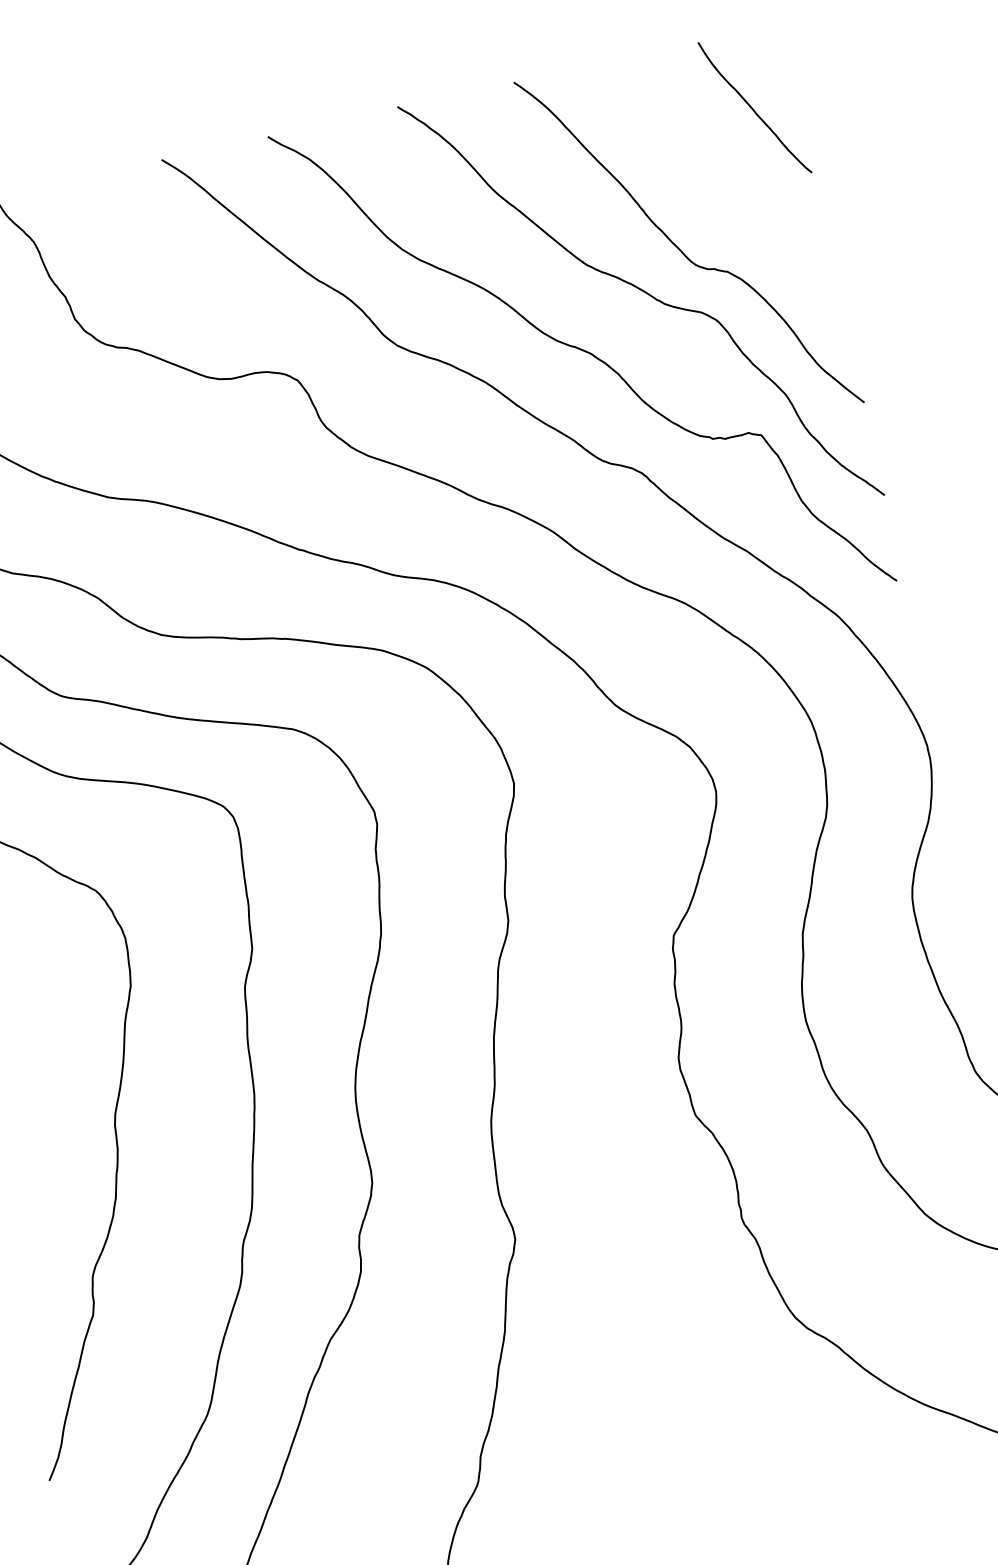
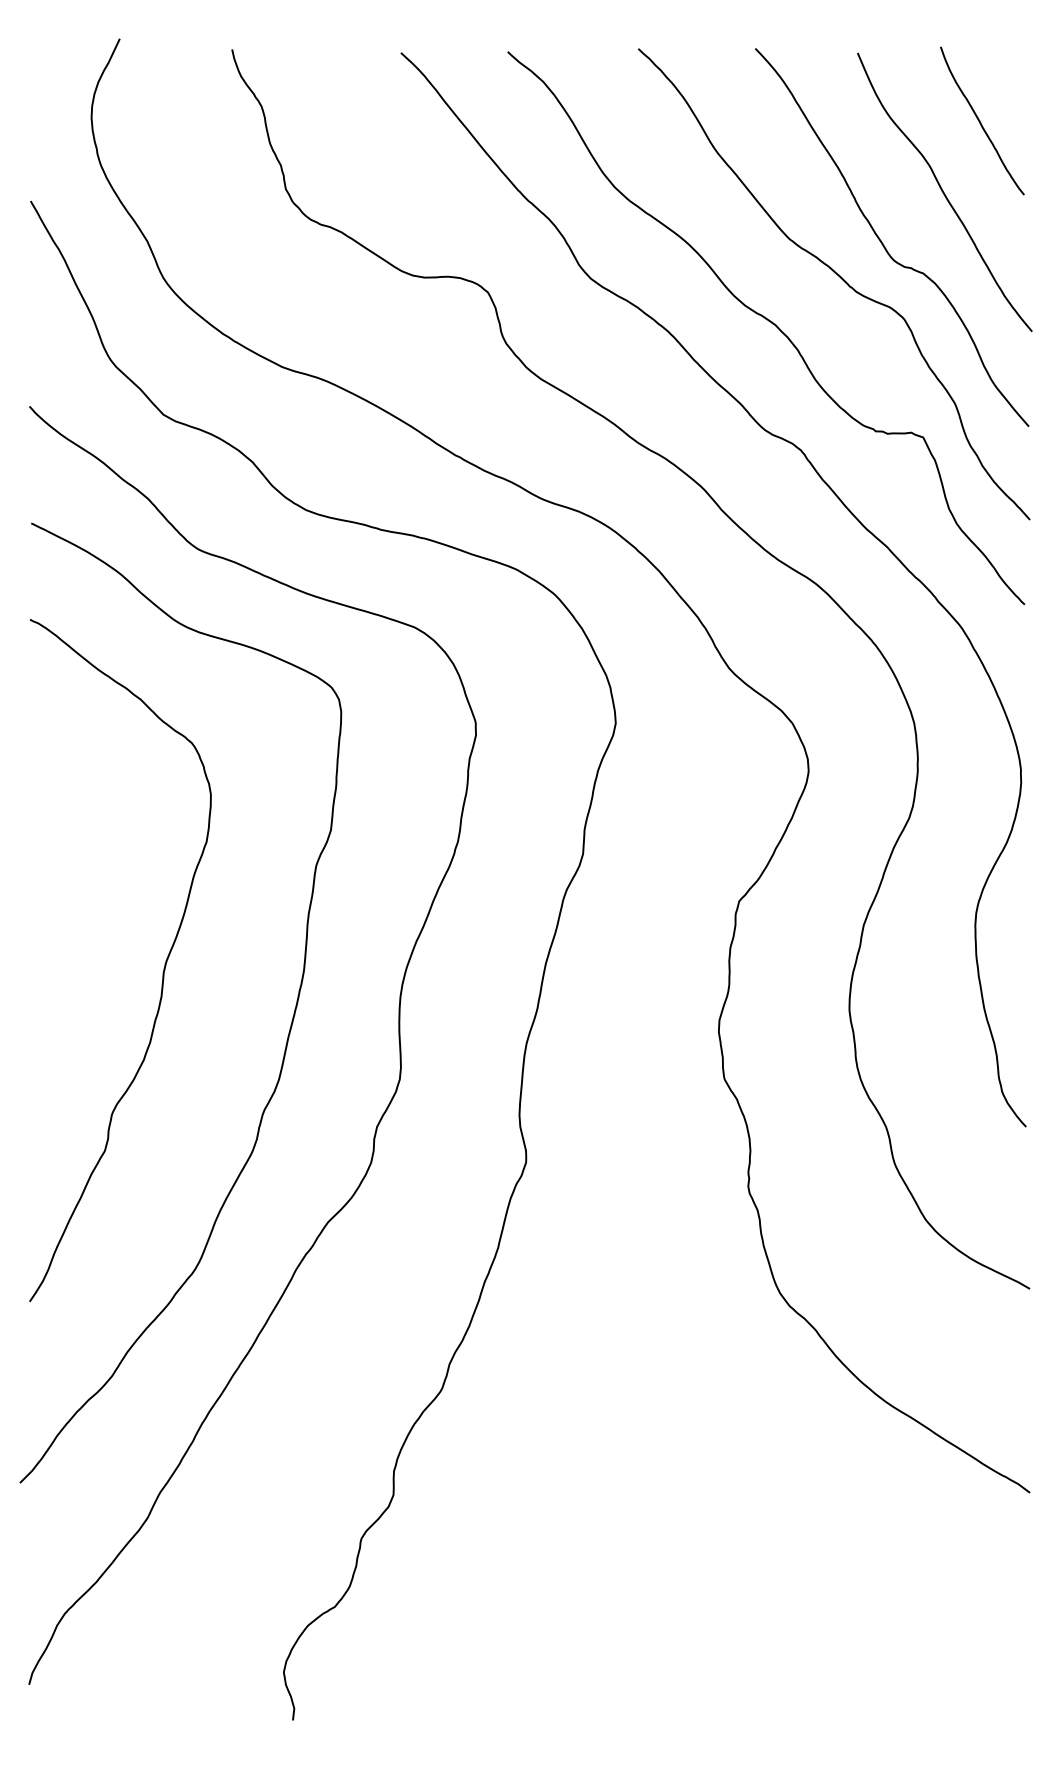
curve: (730, 185) -> (943, 191), added

